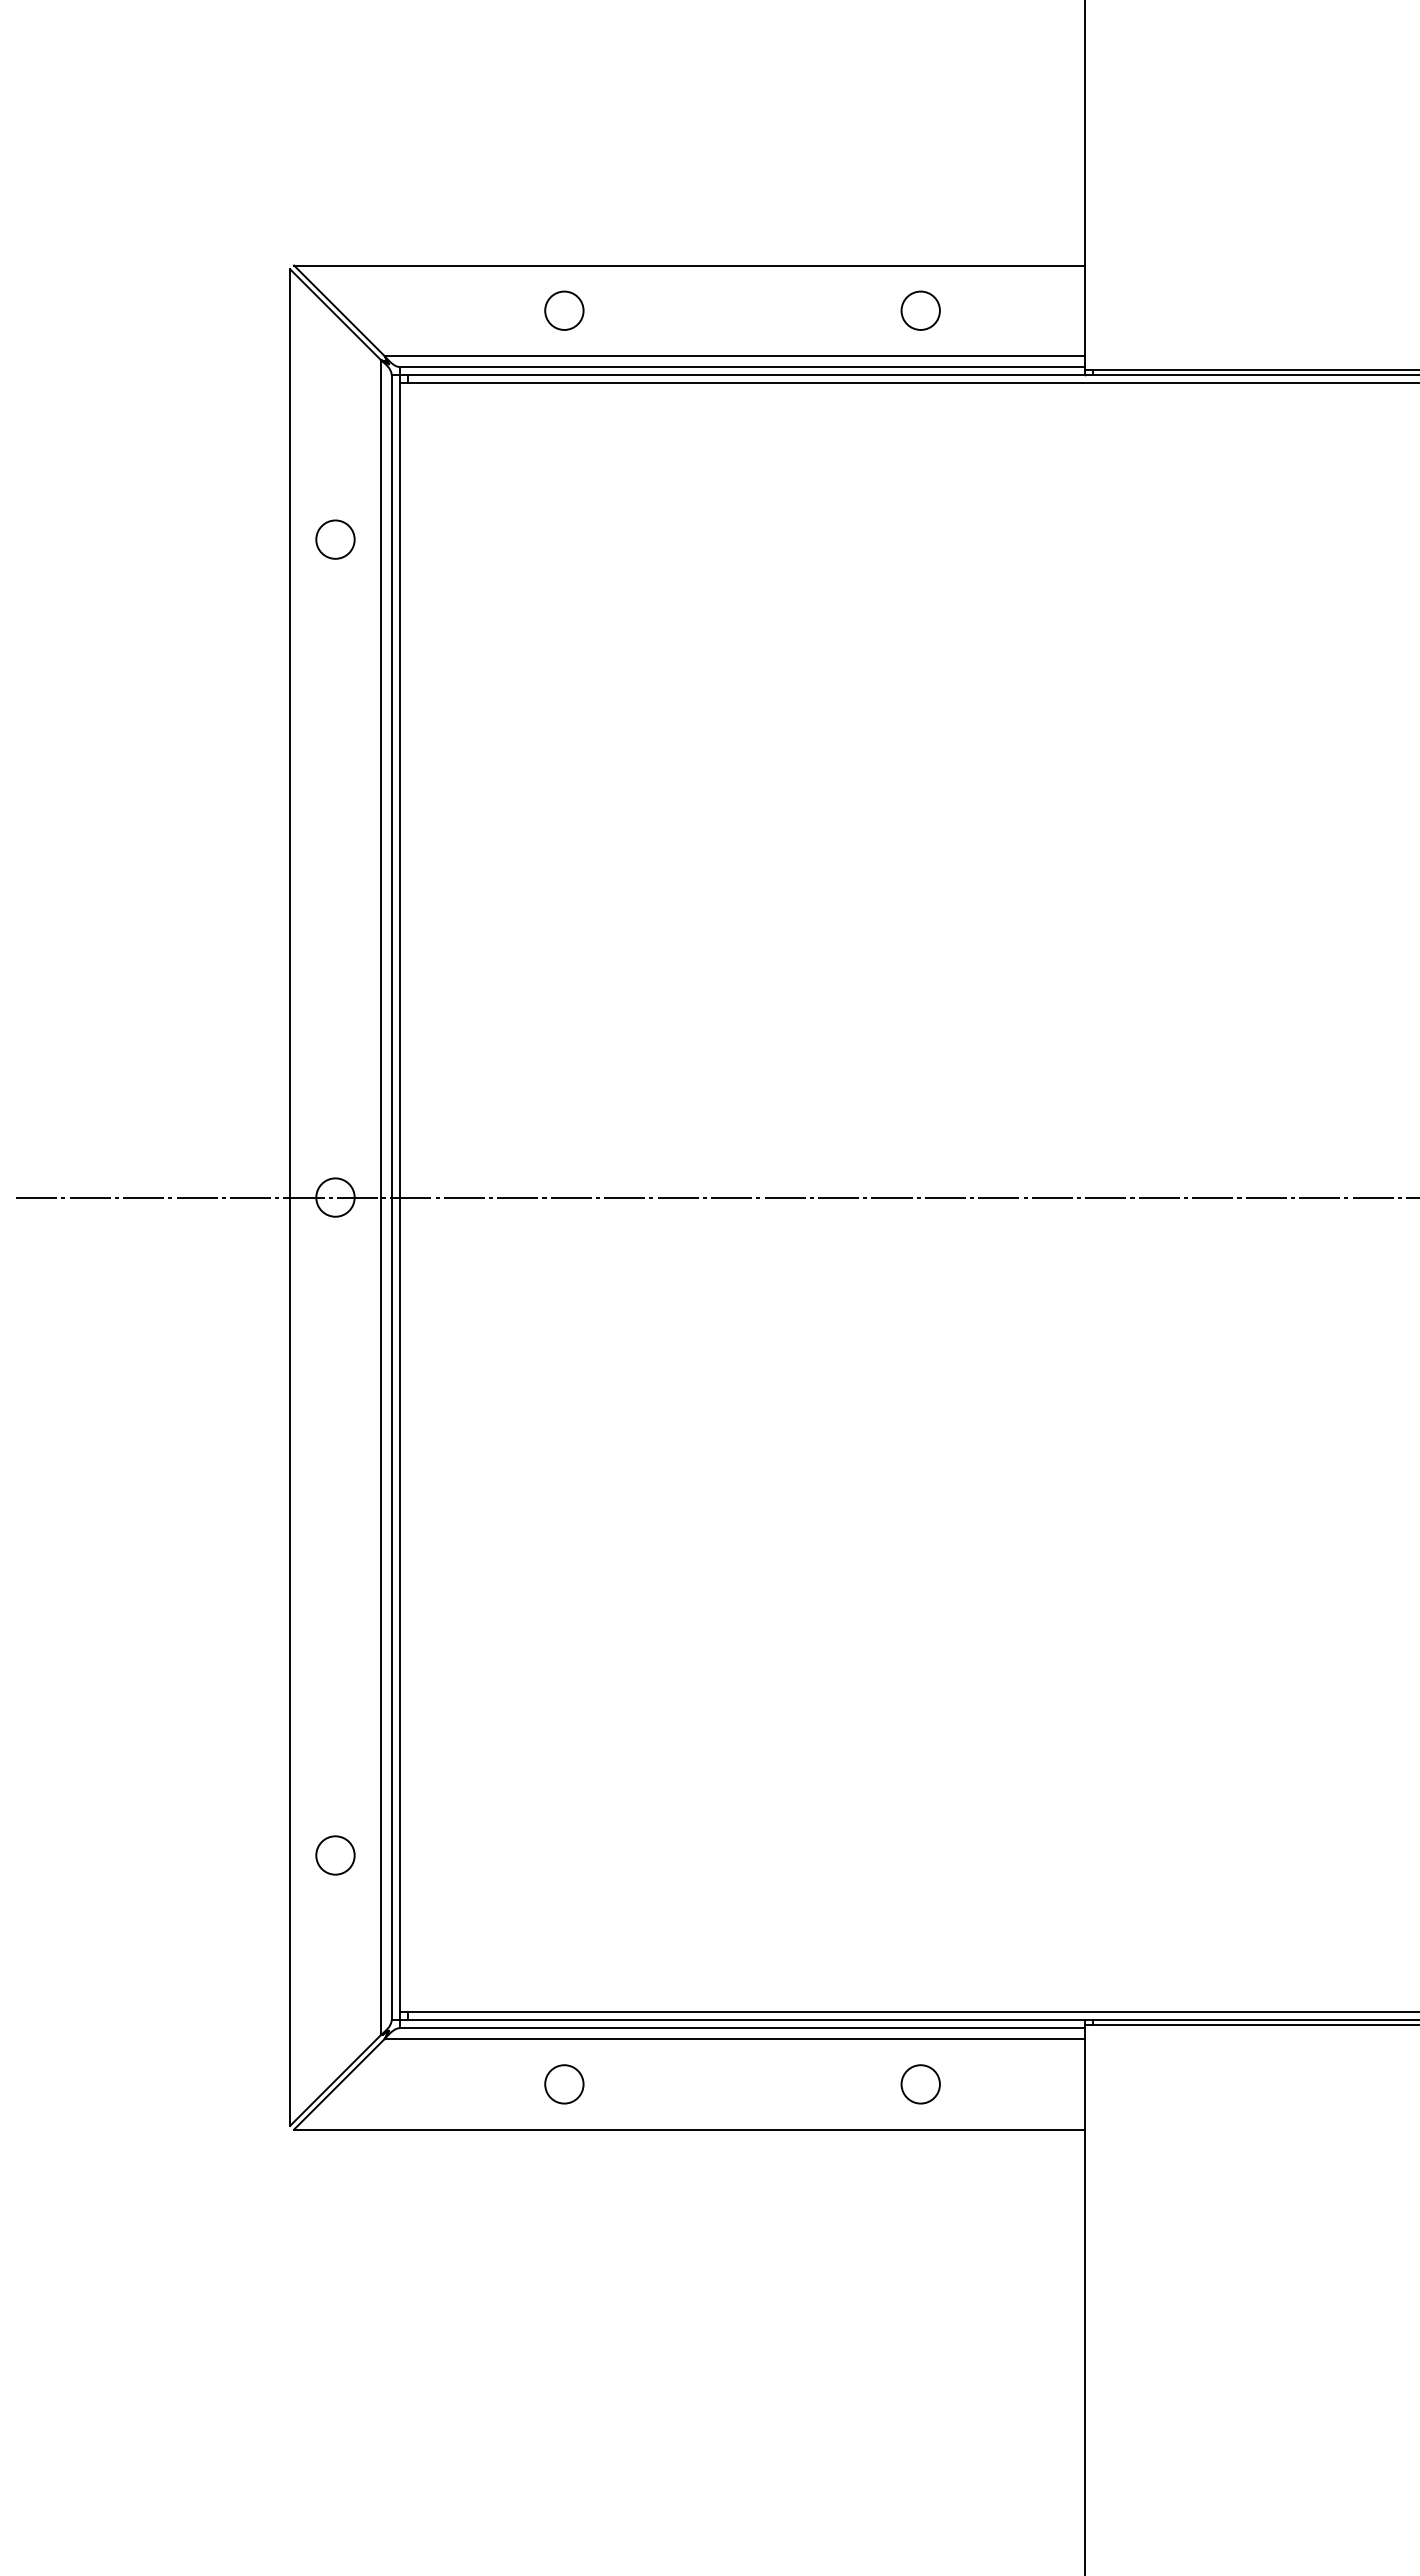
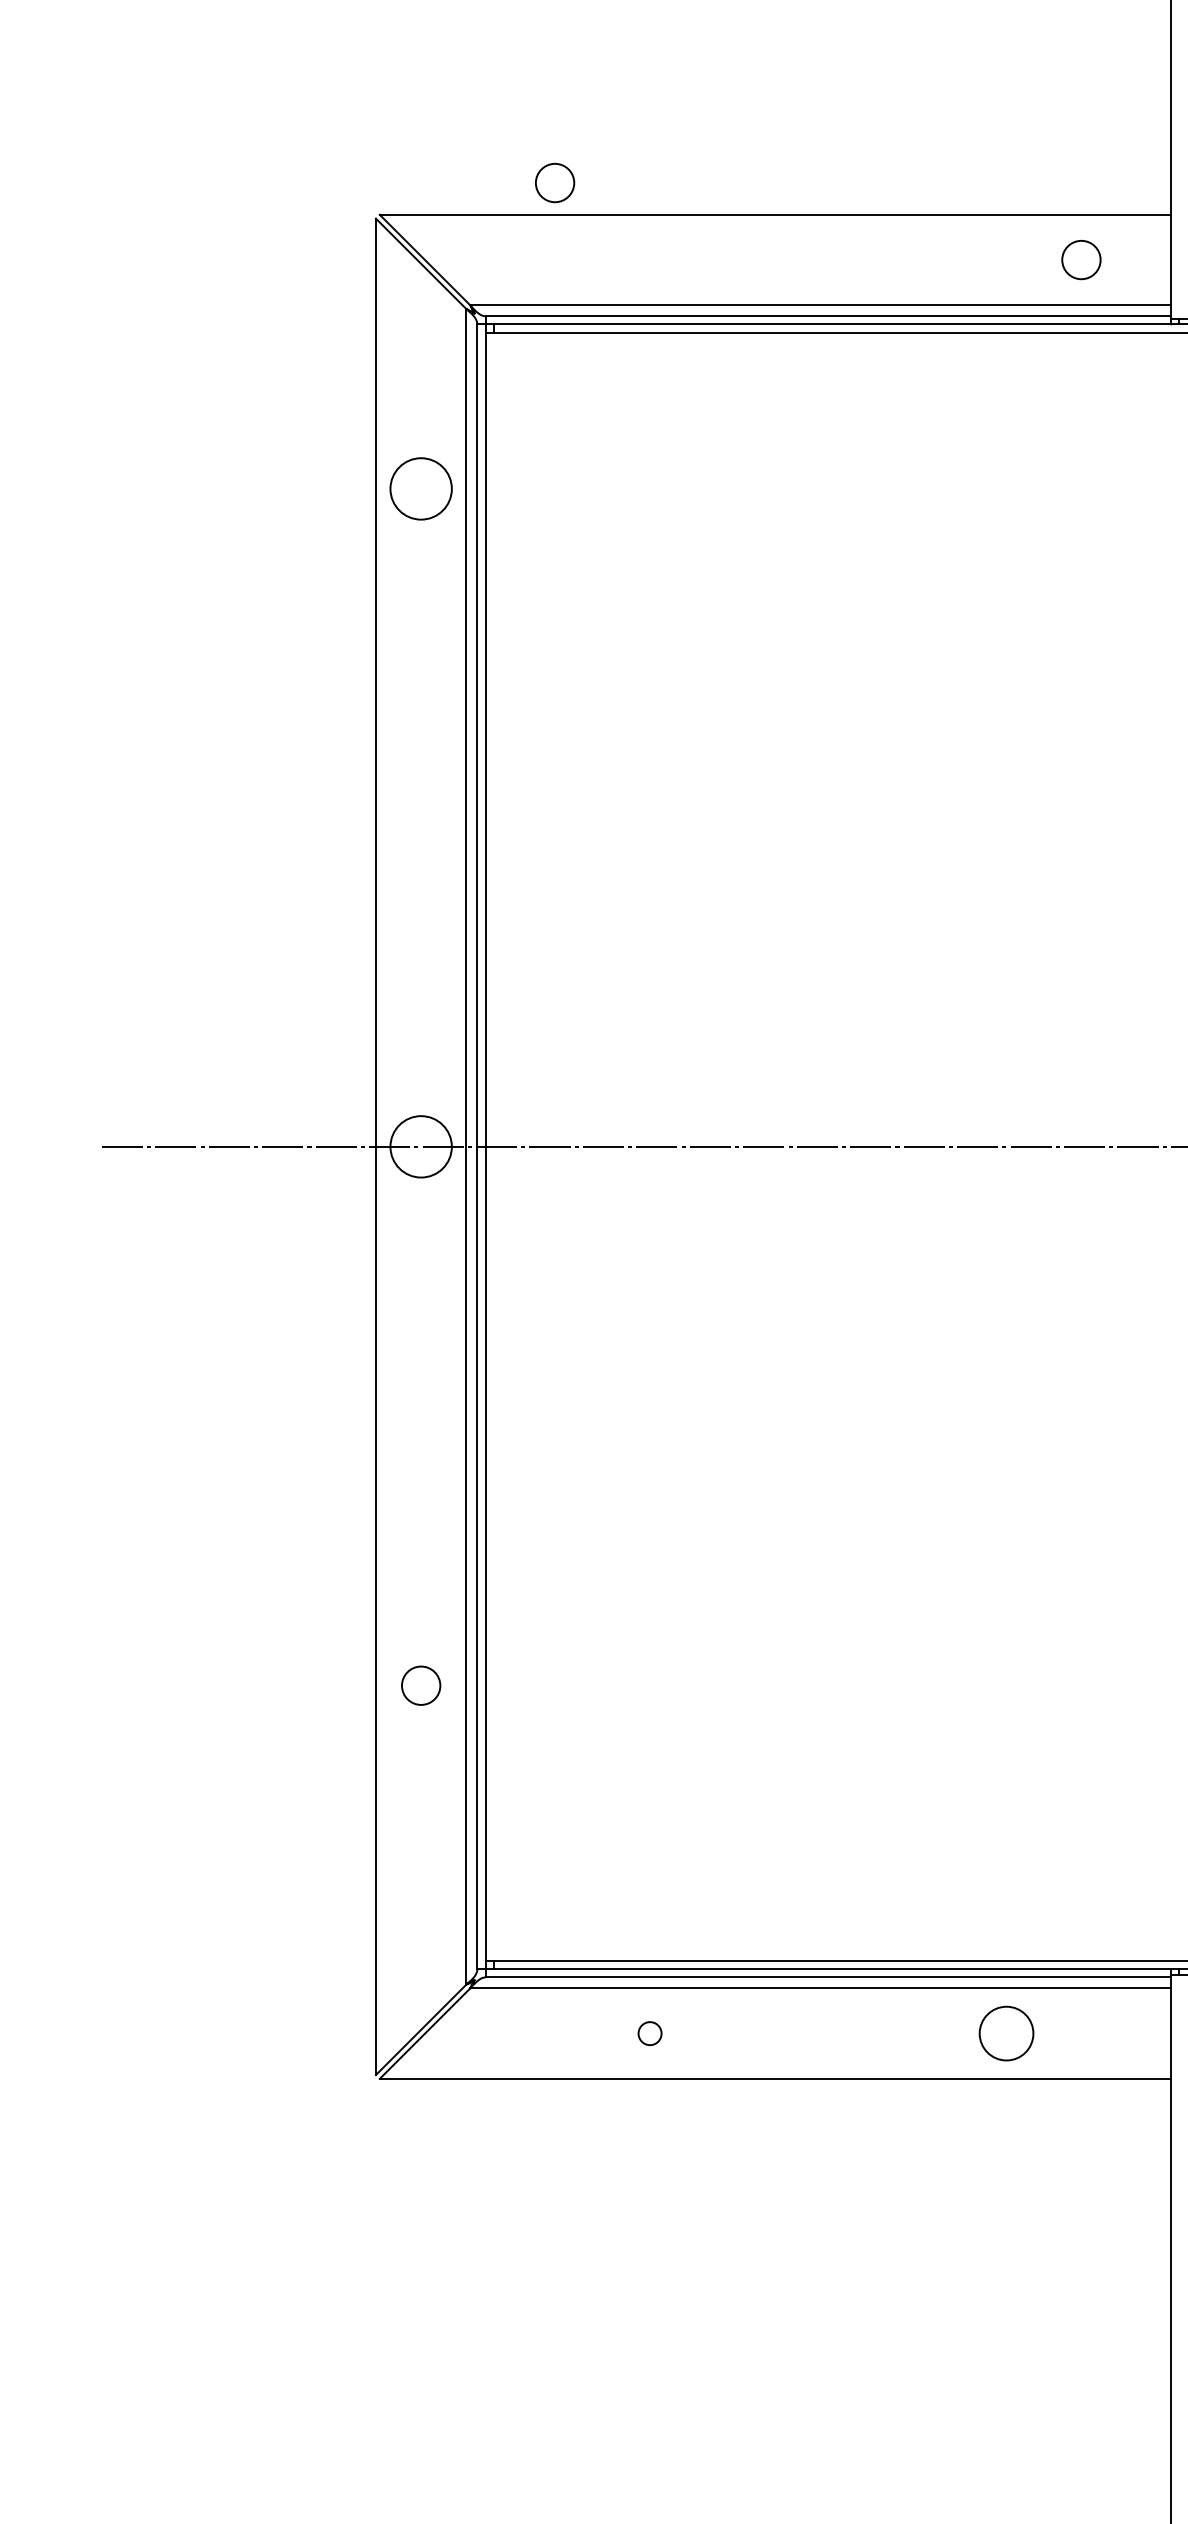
circle: (564, 310) -> (555, 182), moved
circle: (920, 310) -> (1081, 259), moved
circle: (335, 539) -> (421, 488), size x1.6
circle: (335, 1197) -> (421, 1146), size x1.6
circle: (335, 1855) -> (421, 1685), moved
circle: (564, 2084) -> (650, 2033), size x0.6
circle: (920, 2084) -> (1006, 2033), size x1.4

